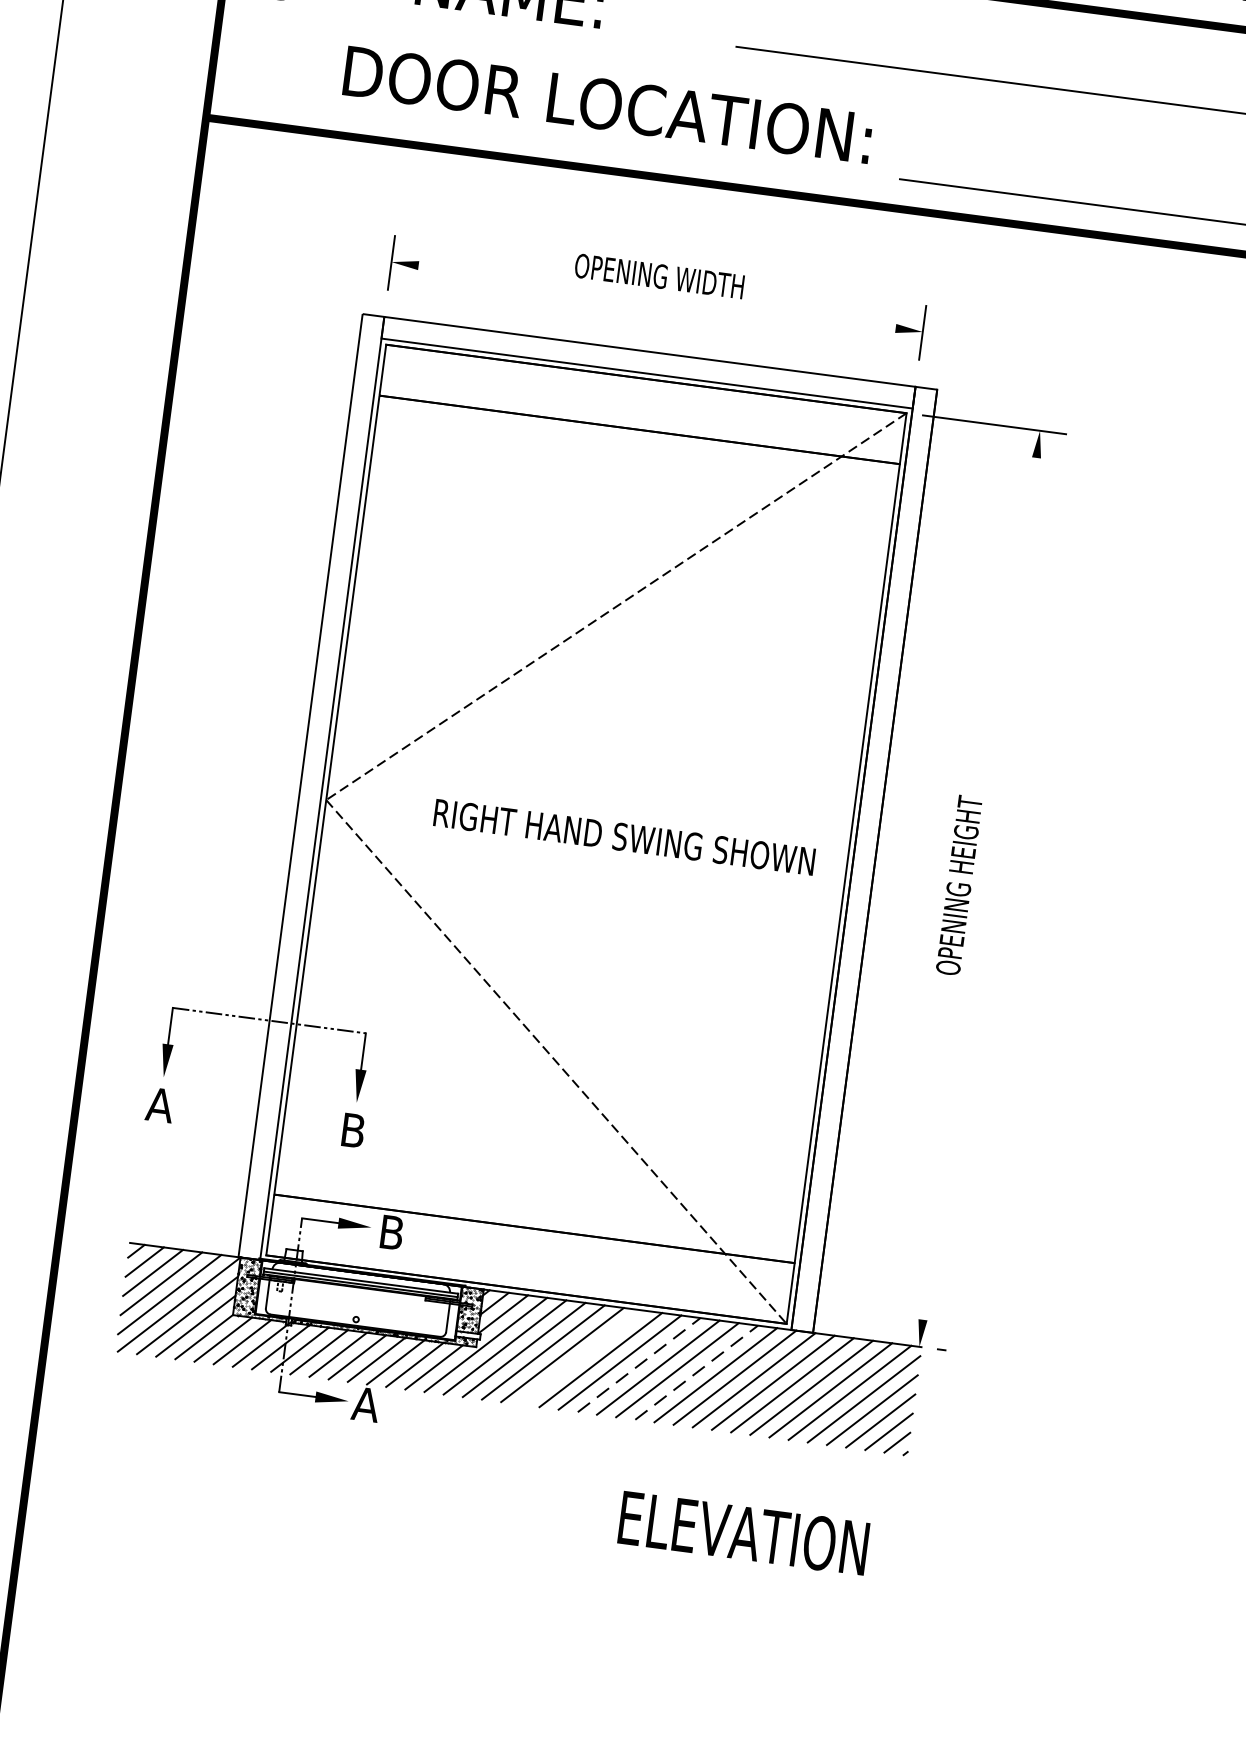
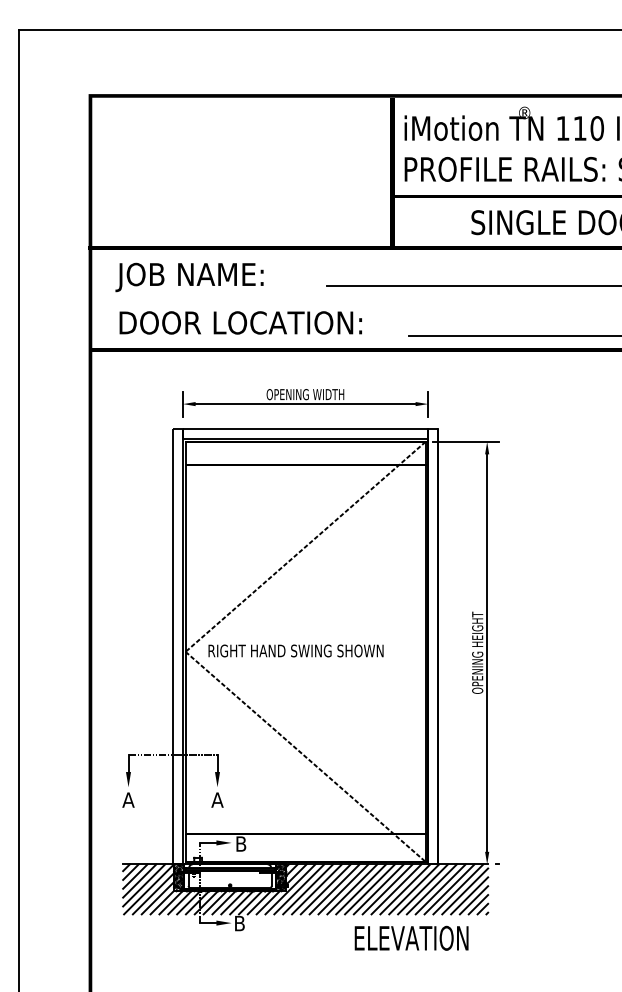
text: (607, 103) -> (240, 322), moved
line: (656, 297) -> (305, 404), added
text: (623, 836) -> (295, 650), moved
line: (980, 887) -> (487, 652), added
text: (353, 1129) -> (217, 799), B -> A
line: (581, 1357) -> (334, 889), added
line: (639, 1365) -> (361, 889), dashed -> solid
line: (698, 1373) -> (388, 889), dashed -> solid
text: (365, 1404) -> (239, 923), A -> B
text: (743, 1531) -> (411, 937), moved

